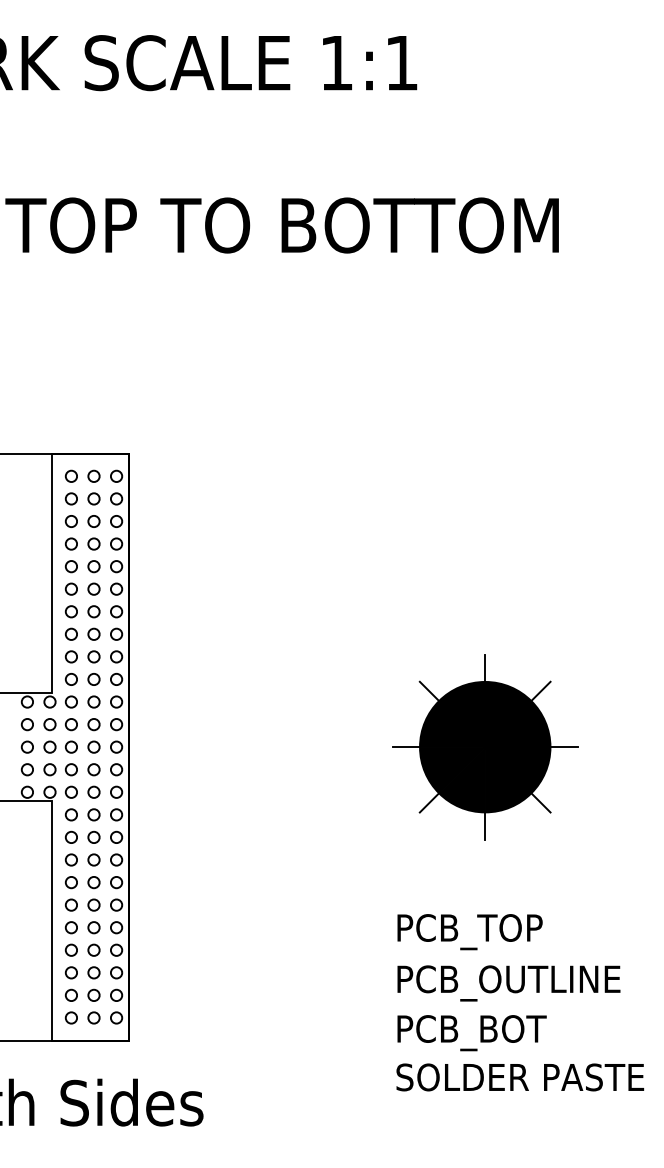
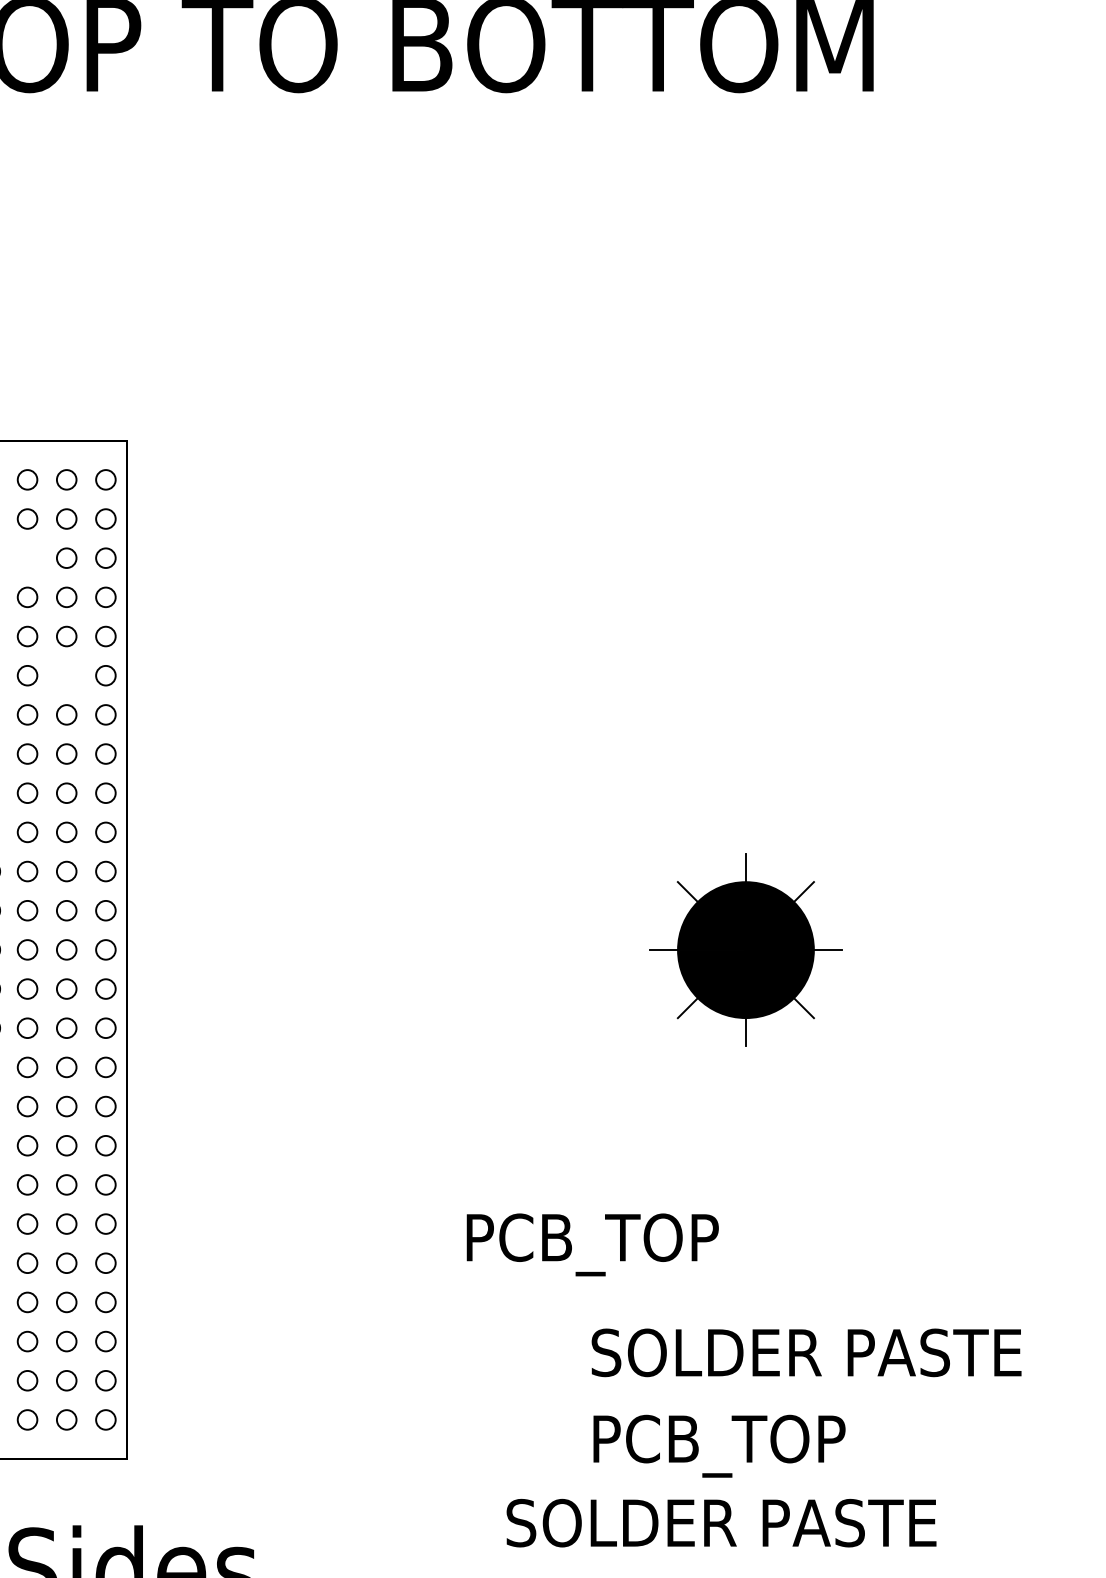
circle: (70, 521) -> (25, 558), removed
circle: (93, 588) -> (65, 674), removed
part: (485, 747) -> (746, 950), size x0.6
text: (469, 932) -> (591, 1245), moved
text: (520, 983) -> (806, 1360), PCB_OUTLINE -> SOLDER PASTE
text: (511, 1028) -> (791, 1438), PCB_BOT -> PCB_TOP
text: (520, 1077) -> (721, 1523), moved

